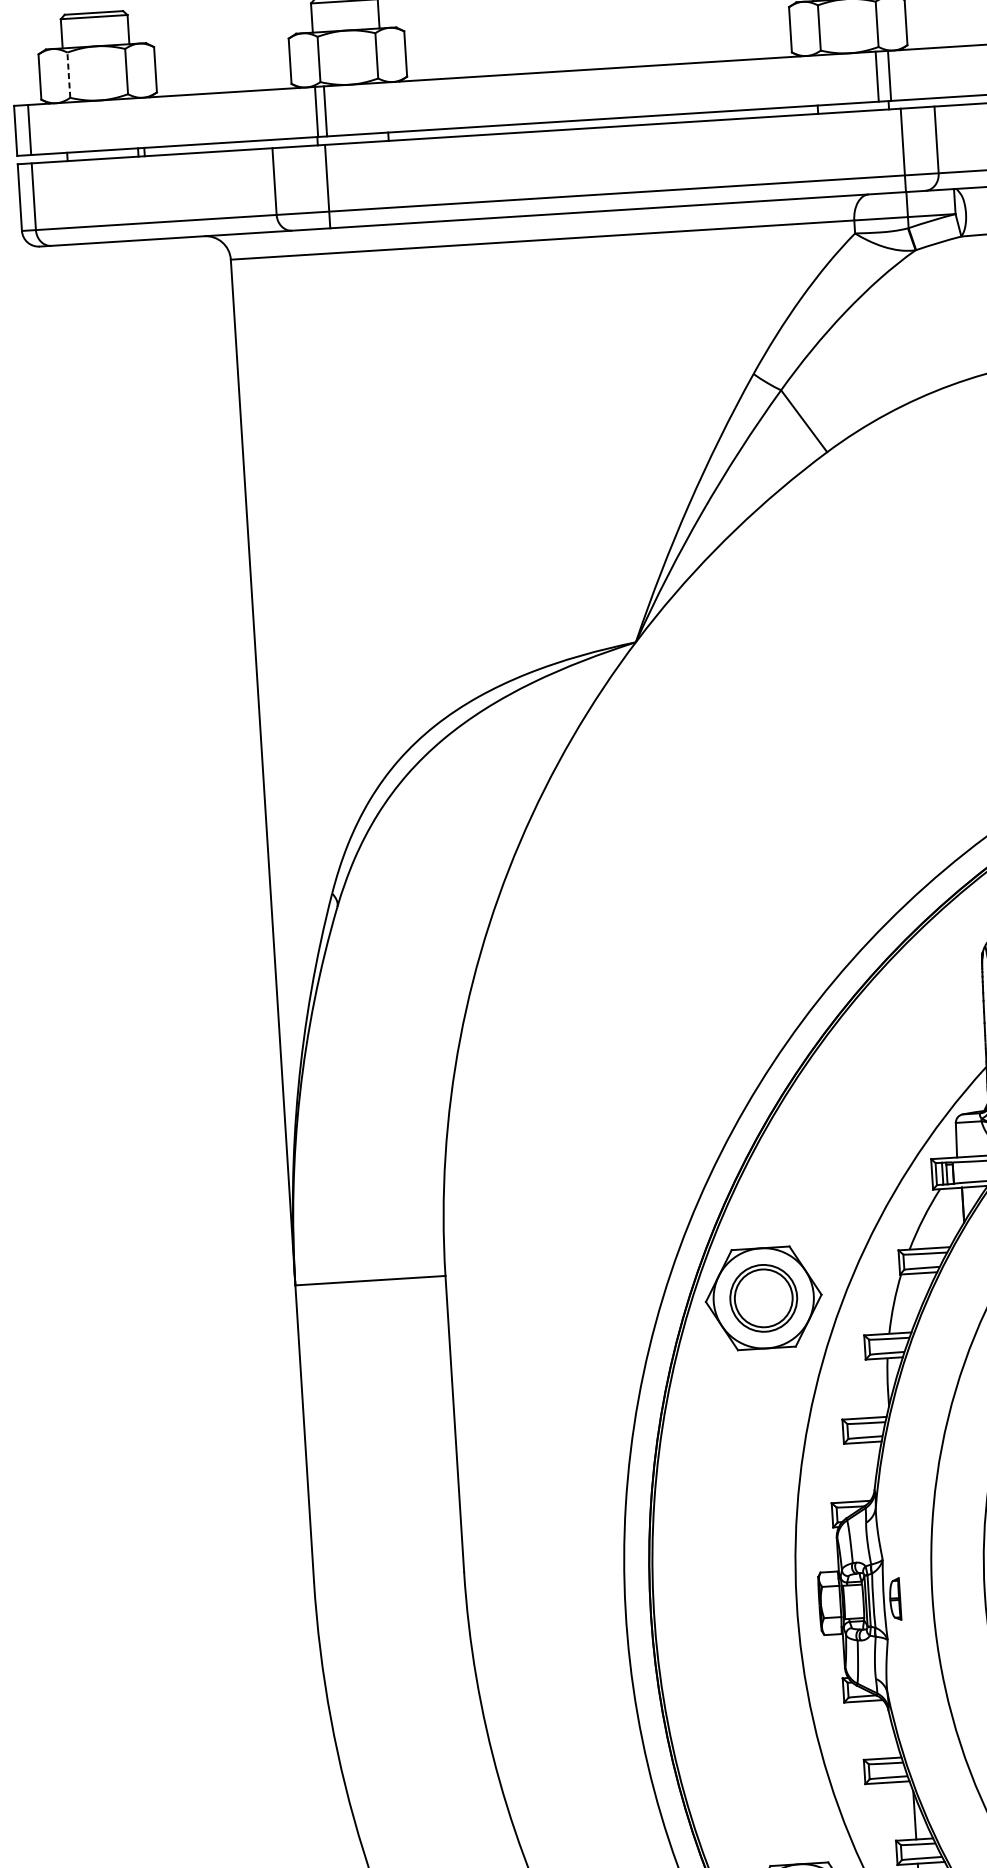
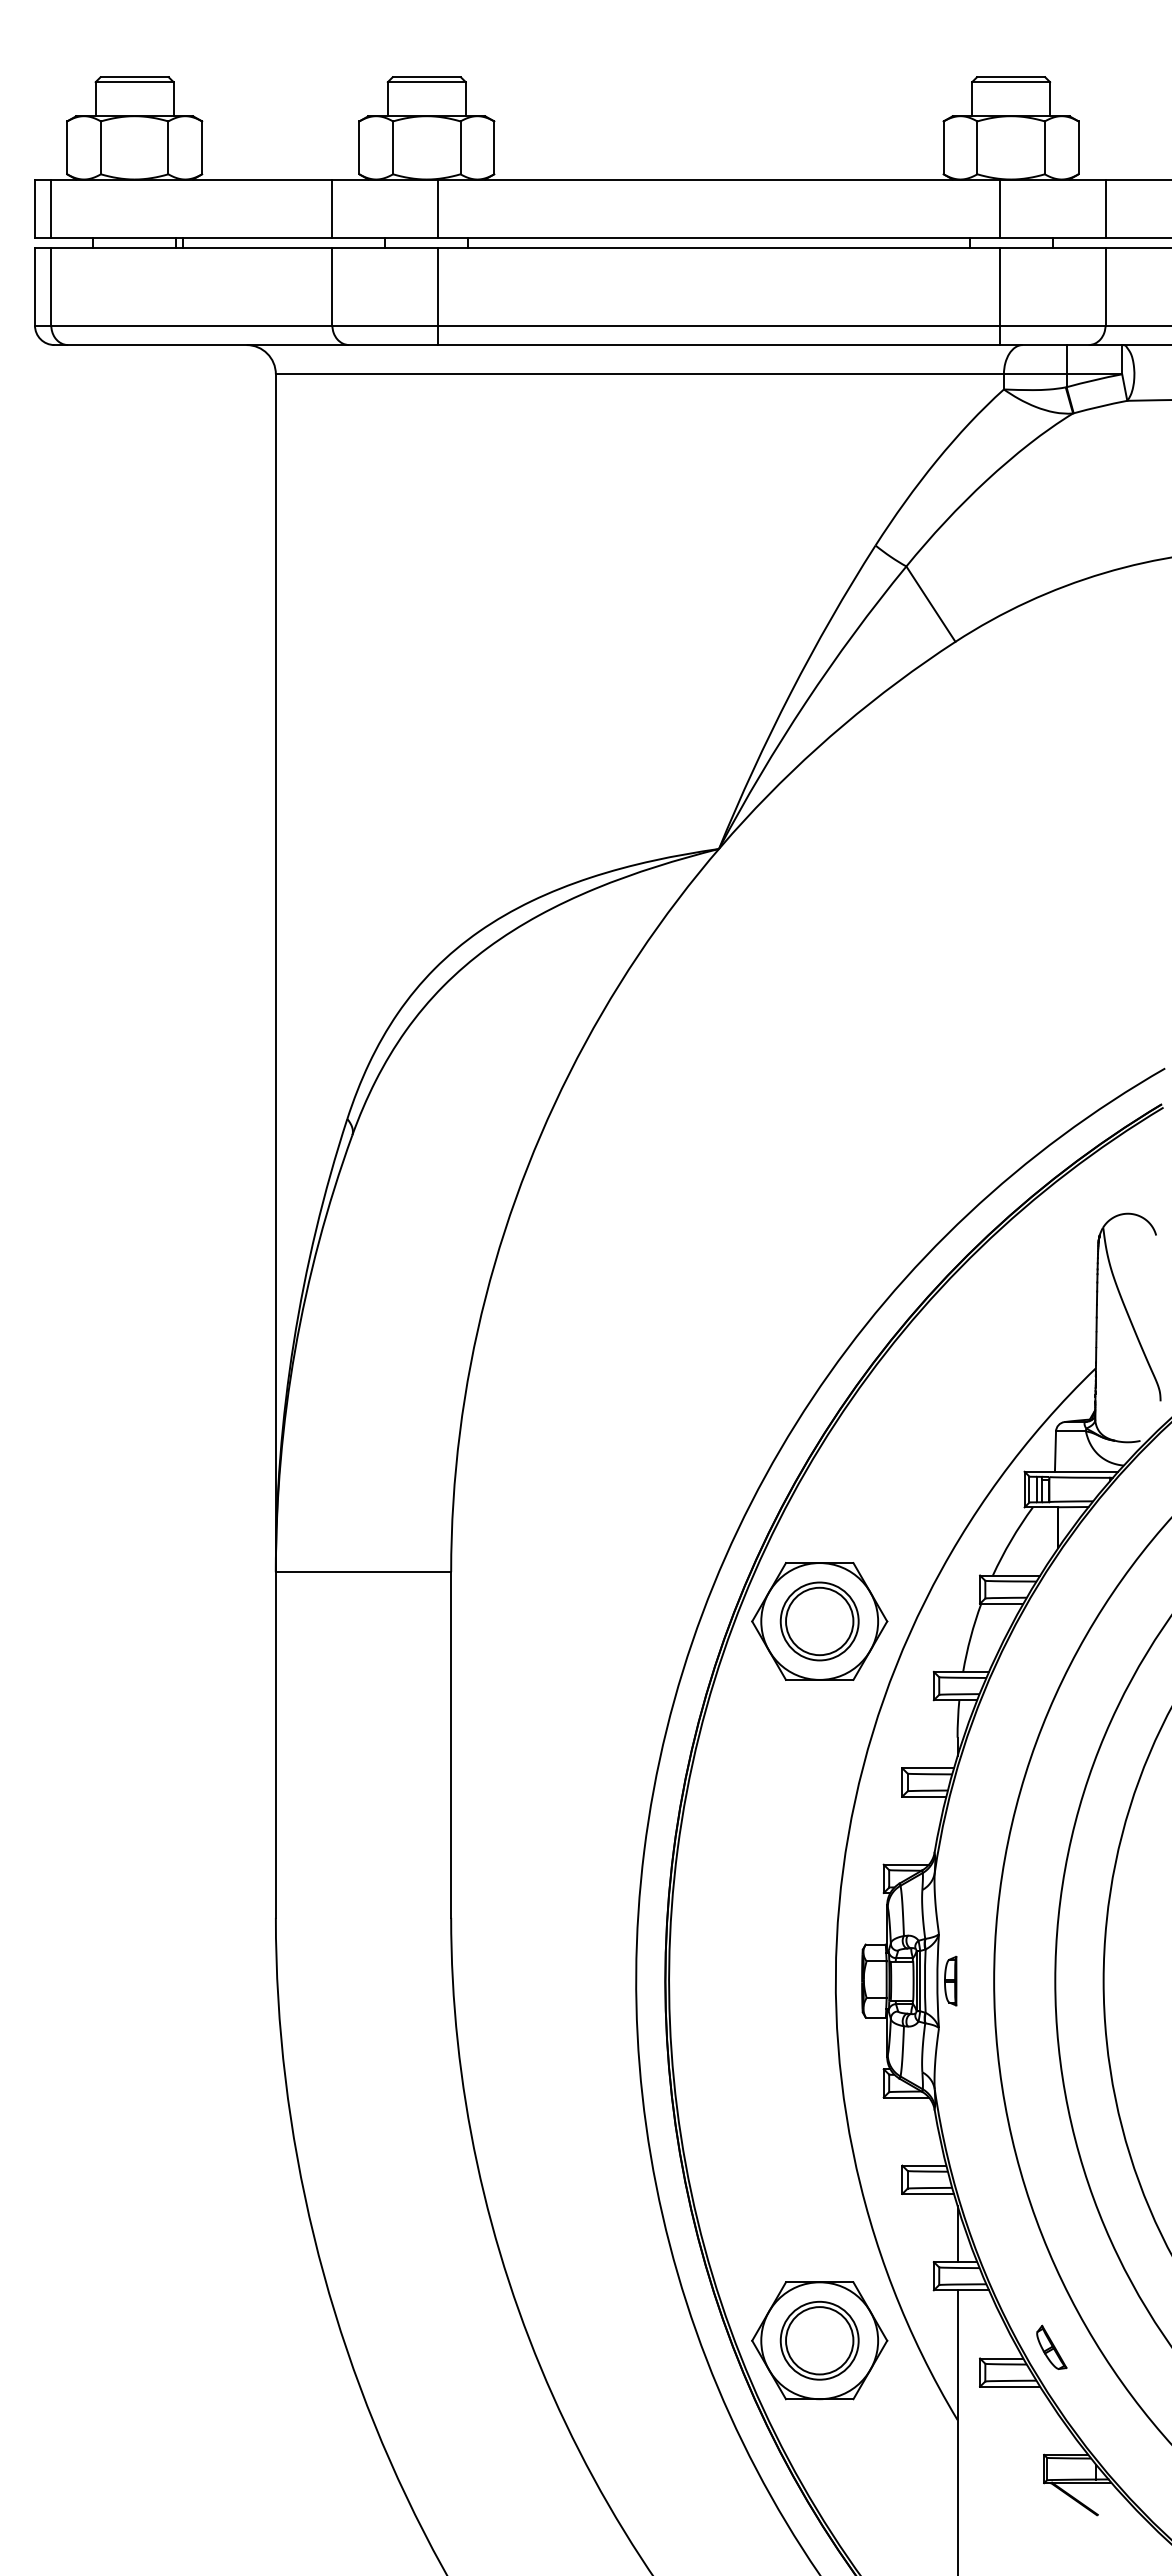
line: (68, 74) -> (100, 147), dashed -> solid
line: (889, 75) -> (1105, 208), moved
line: (877, 76) -> (1000, 208), moved
line: (316, 111) -> (332, 208), moved
line: (325, 111) -> (437, 208), moved
line: (903, 150) -> (1000, 296), moved
line: (327, 186) -> (437, 296), moved

